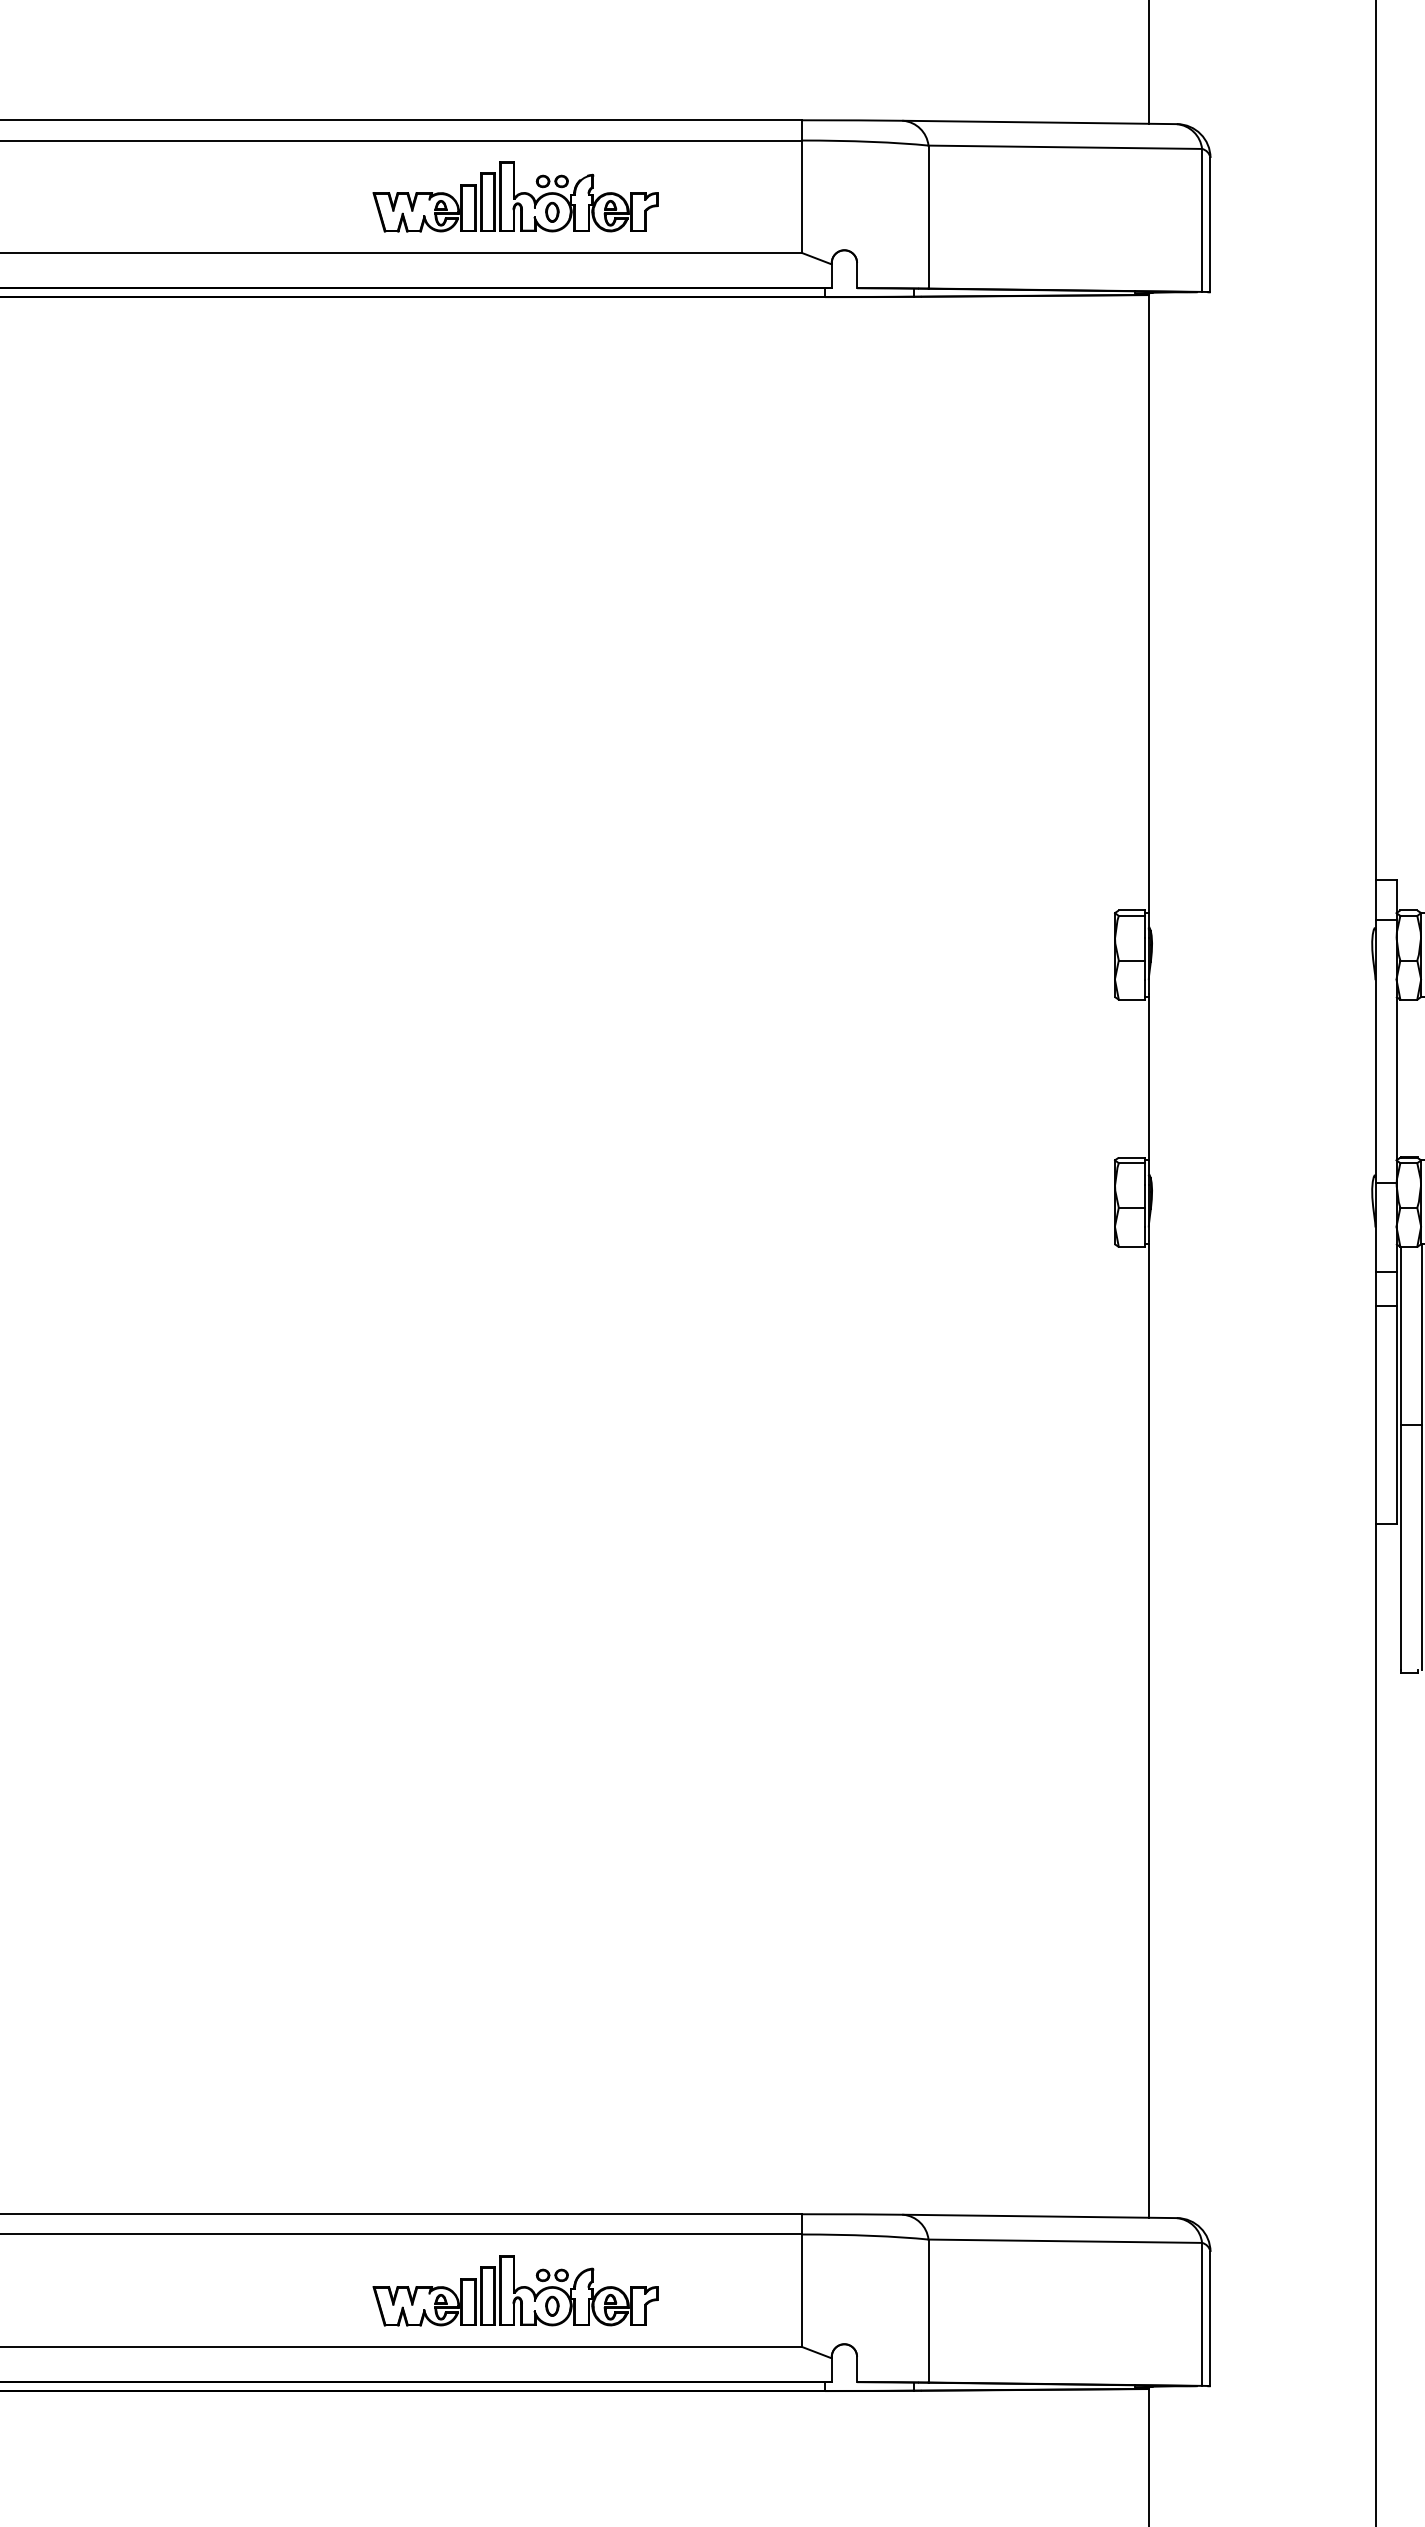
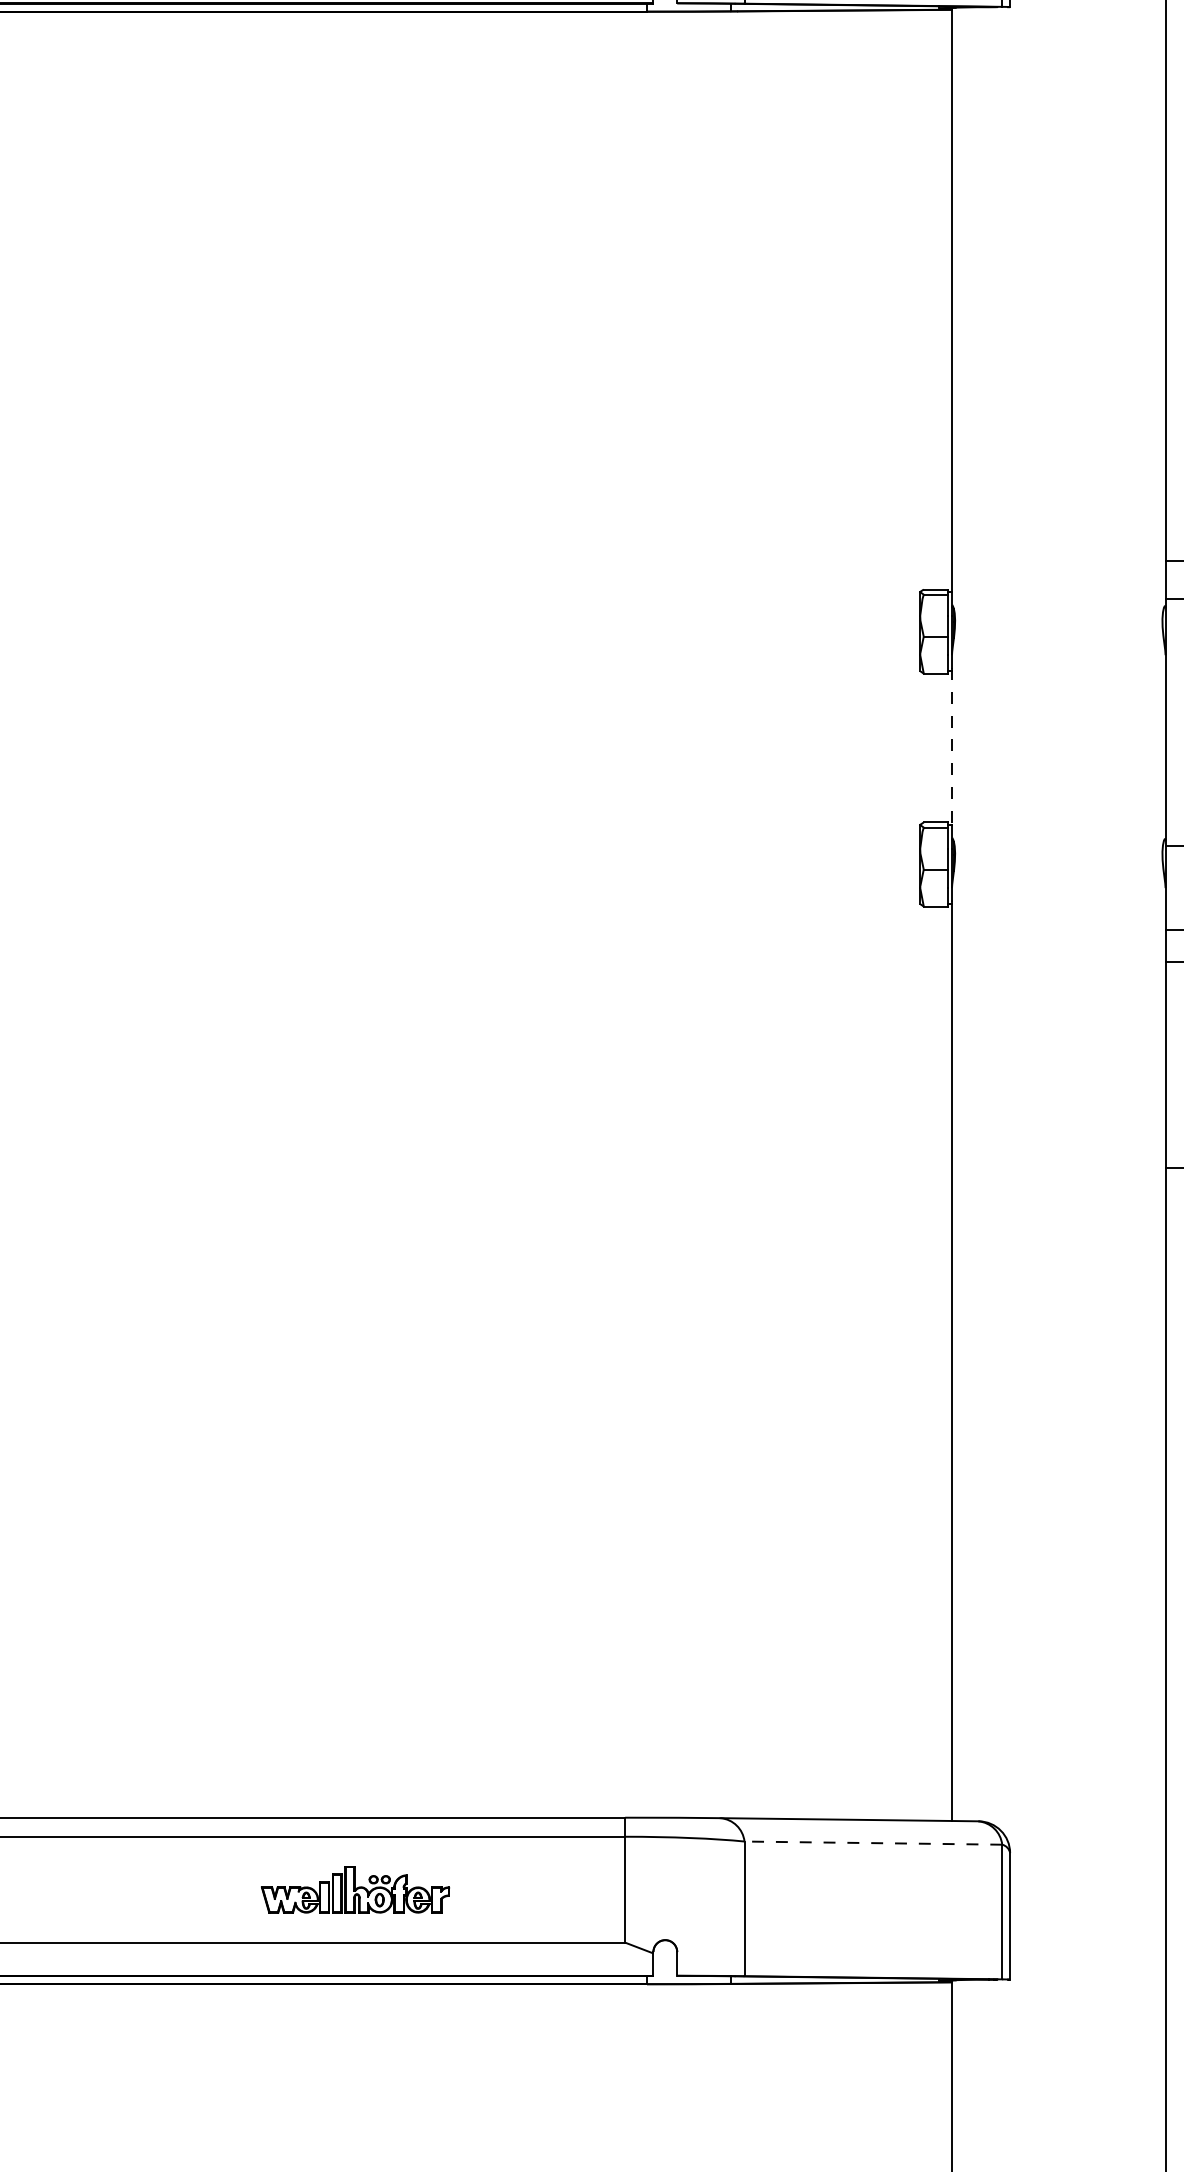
line: (1148, 1077) -> (951, 746), solid -> dashed
line: (1065, 2241) -> (873, 1843), solid -> dashed
part: (515, 2290) -> (355, 1889), size x0.7

